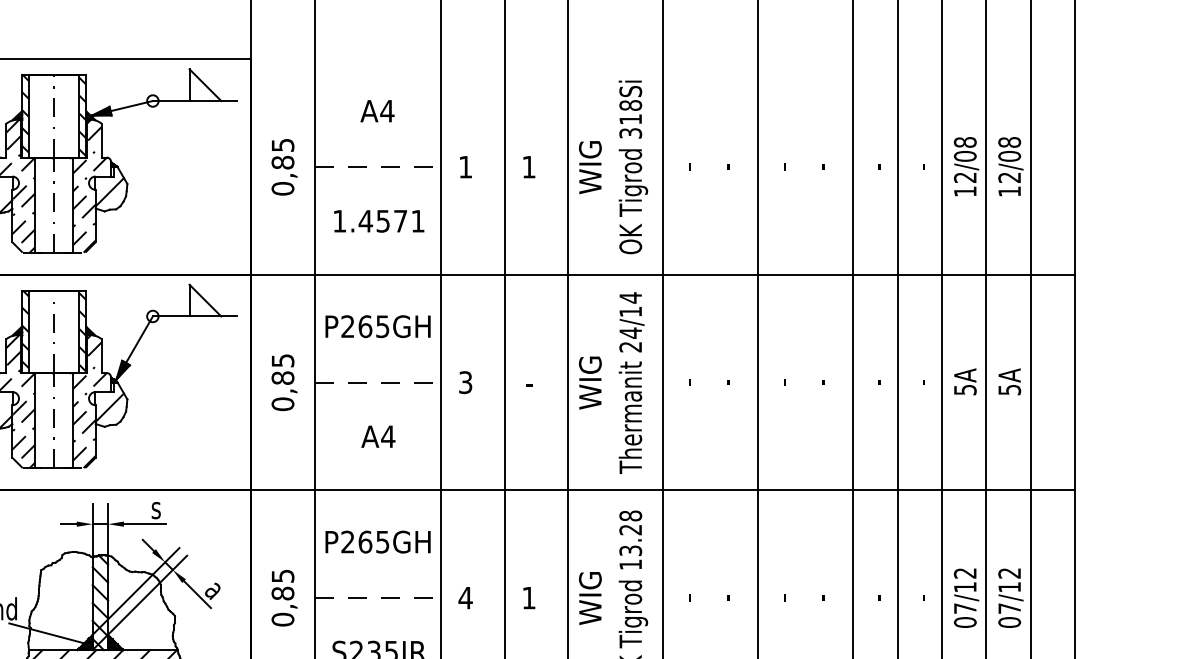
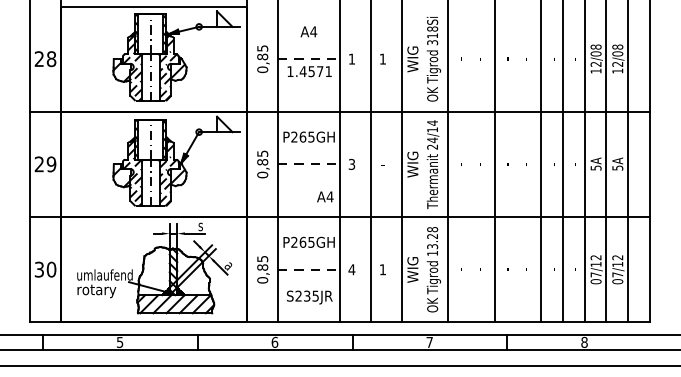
text: (378, 220) -> (309, 71), moved
text: (378, 435) -> (325, 196), moved

